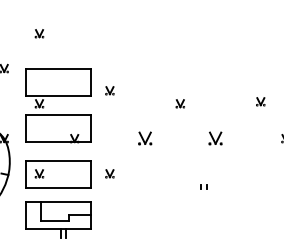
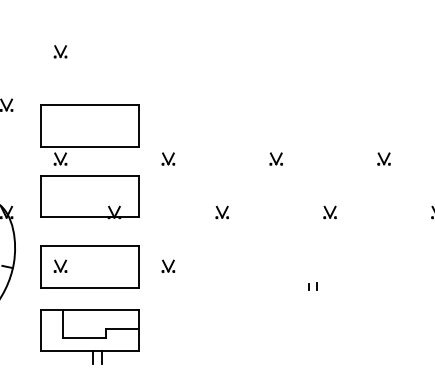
part: (109, 90) -> (167, 158), moved
part: (260, 101) -> (383, 158), moved
part: (144, 138) -> (221, 212), size x0.62
part: (215, 138) -> (330, 212), size x0.62

